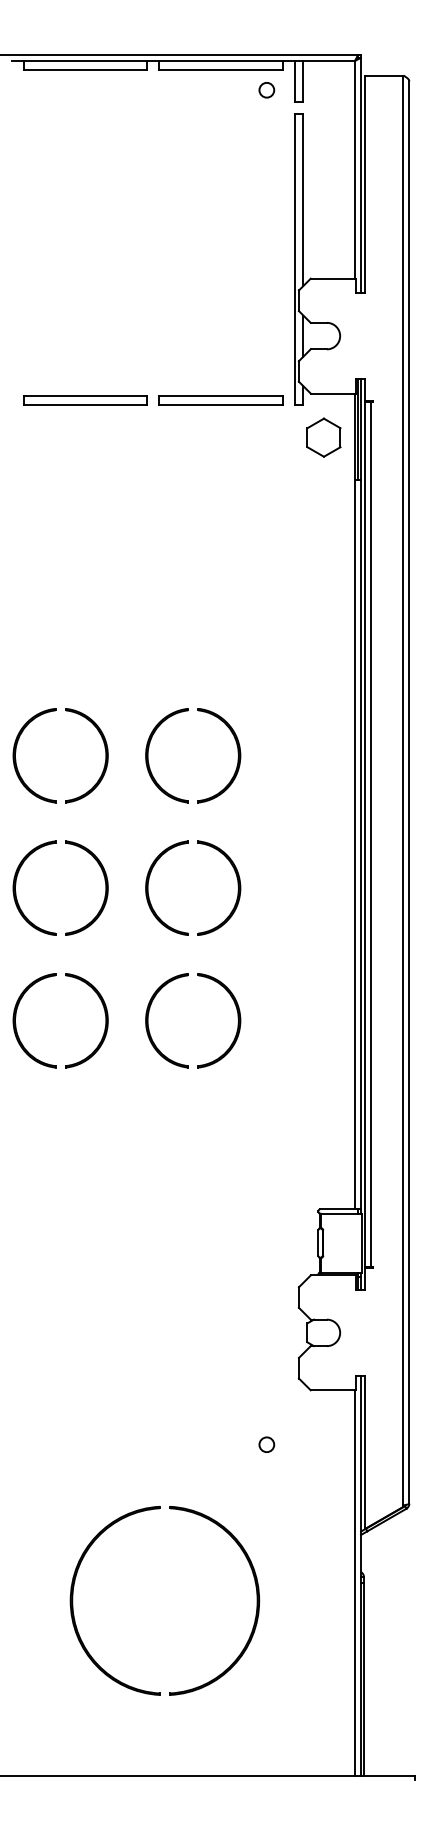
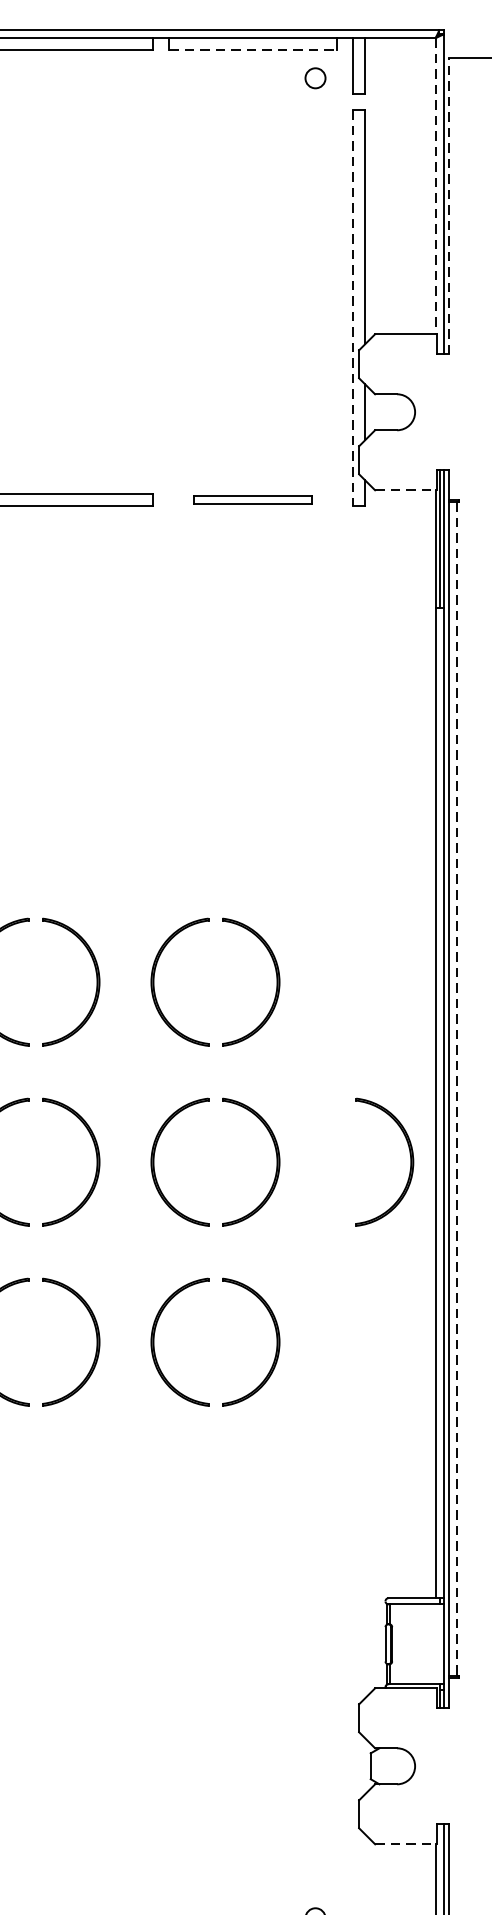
line: (220, 69) -> (252, 50), solid -> dashed
line: (355, 169) -> (435, 185), solid -> dashed
line: (365, 184) -> (449, 206), solid -> dashed
line: (294, 259) -> (353, 308), solid -> dashed
line: (333, 393) -> (406, 490), solid -> dashed
part: (220, 400) -> (252, 499), size x0.7
part: (323, 437) -> (392, 550), removed
line: (371, 835) -> (457, 1090), solid -> dashed
part: (336, 887) -> (410, 1161), added
line: (333, 1390) -> (406, 1844), solid -> dashed

